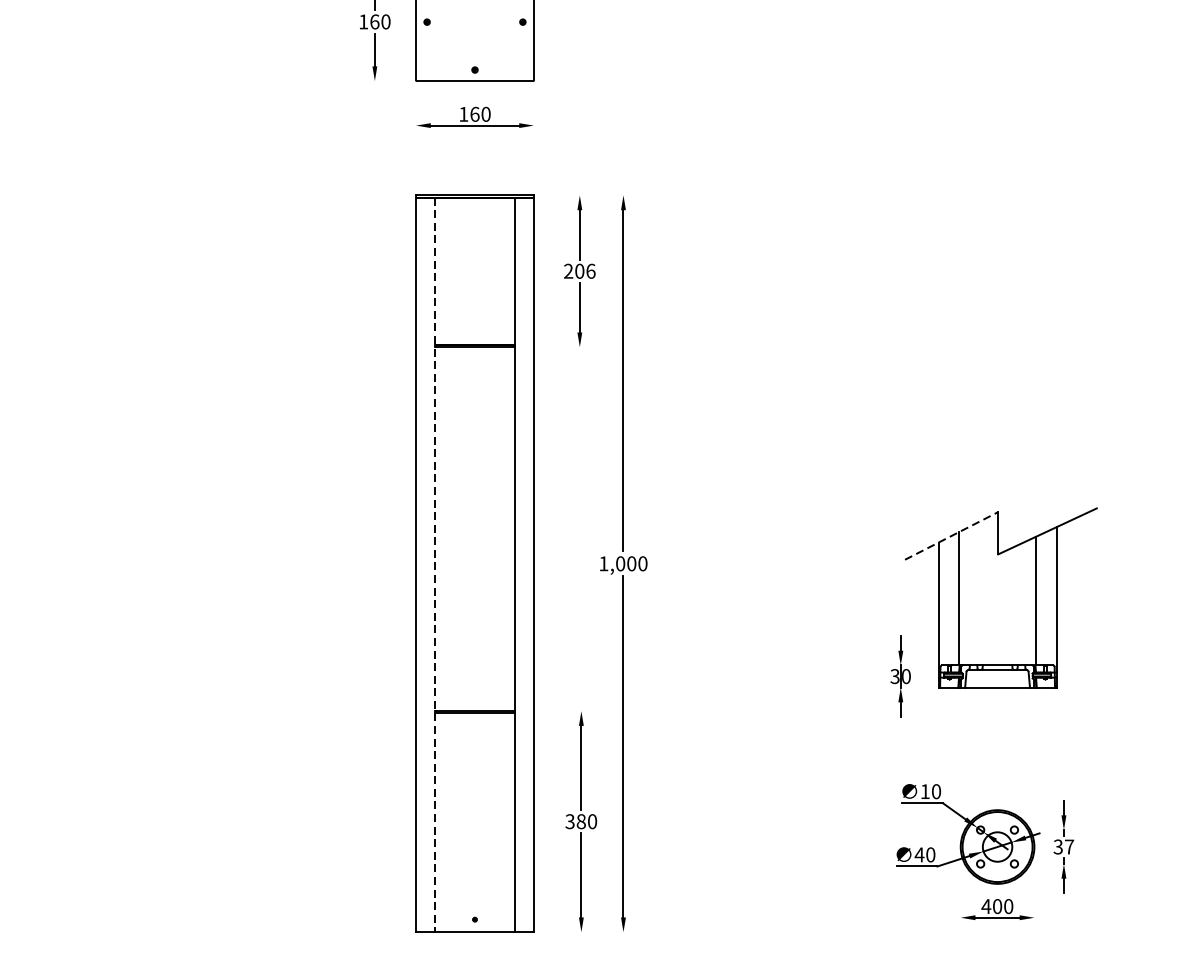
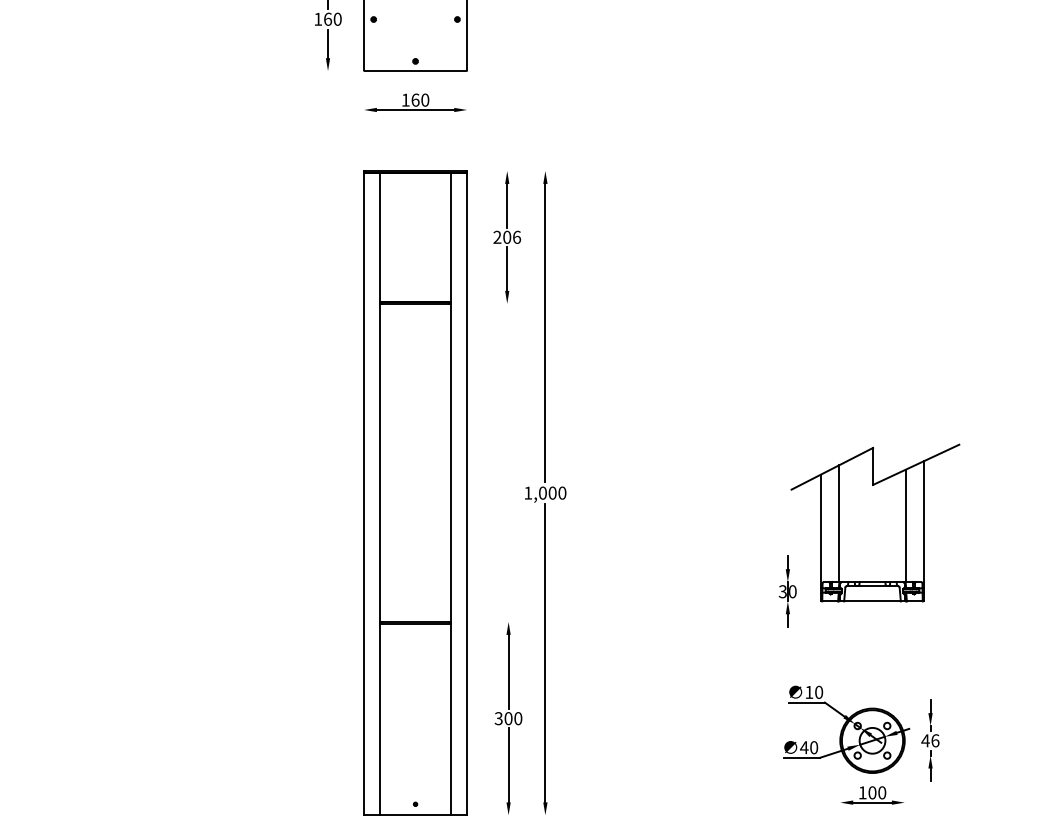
line: (951, 535) -> (832, 468), dashed -> solid
line: (434, 565) -> (380, 494), dashed -> solid
text: (581, 821) -> (508, 718), 380 -> 300
text: (1063, 846) -> (930, 740), 37 -> 46
text: (986, 906) -> (862, 792), 400 -> 100

